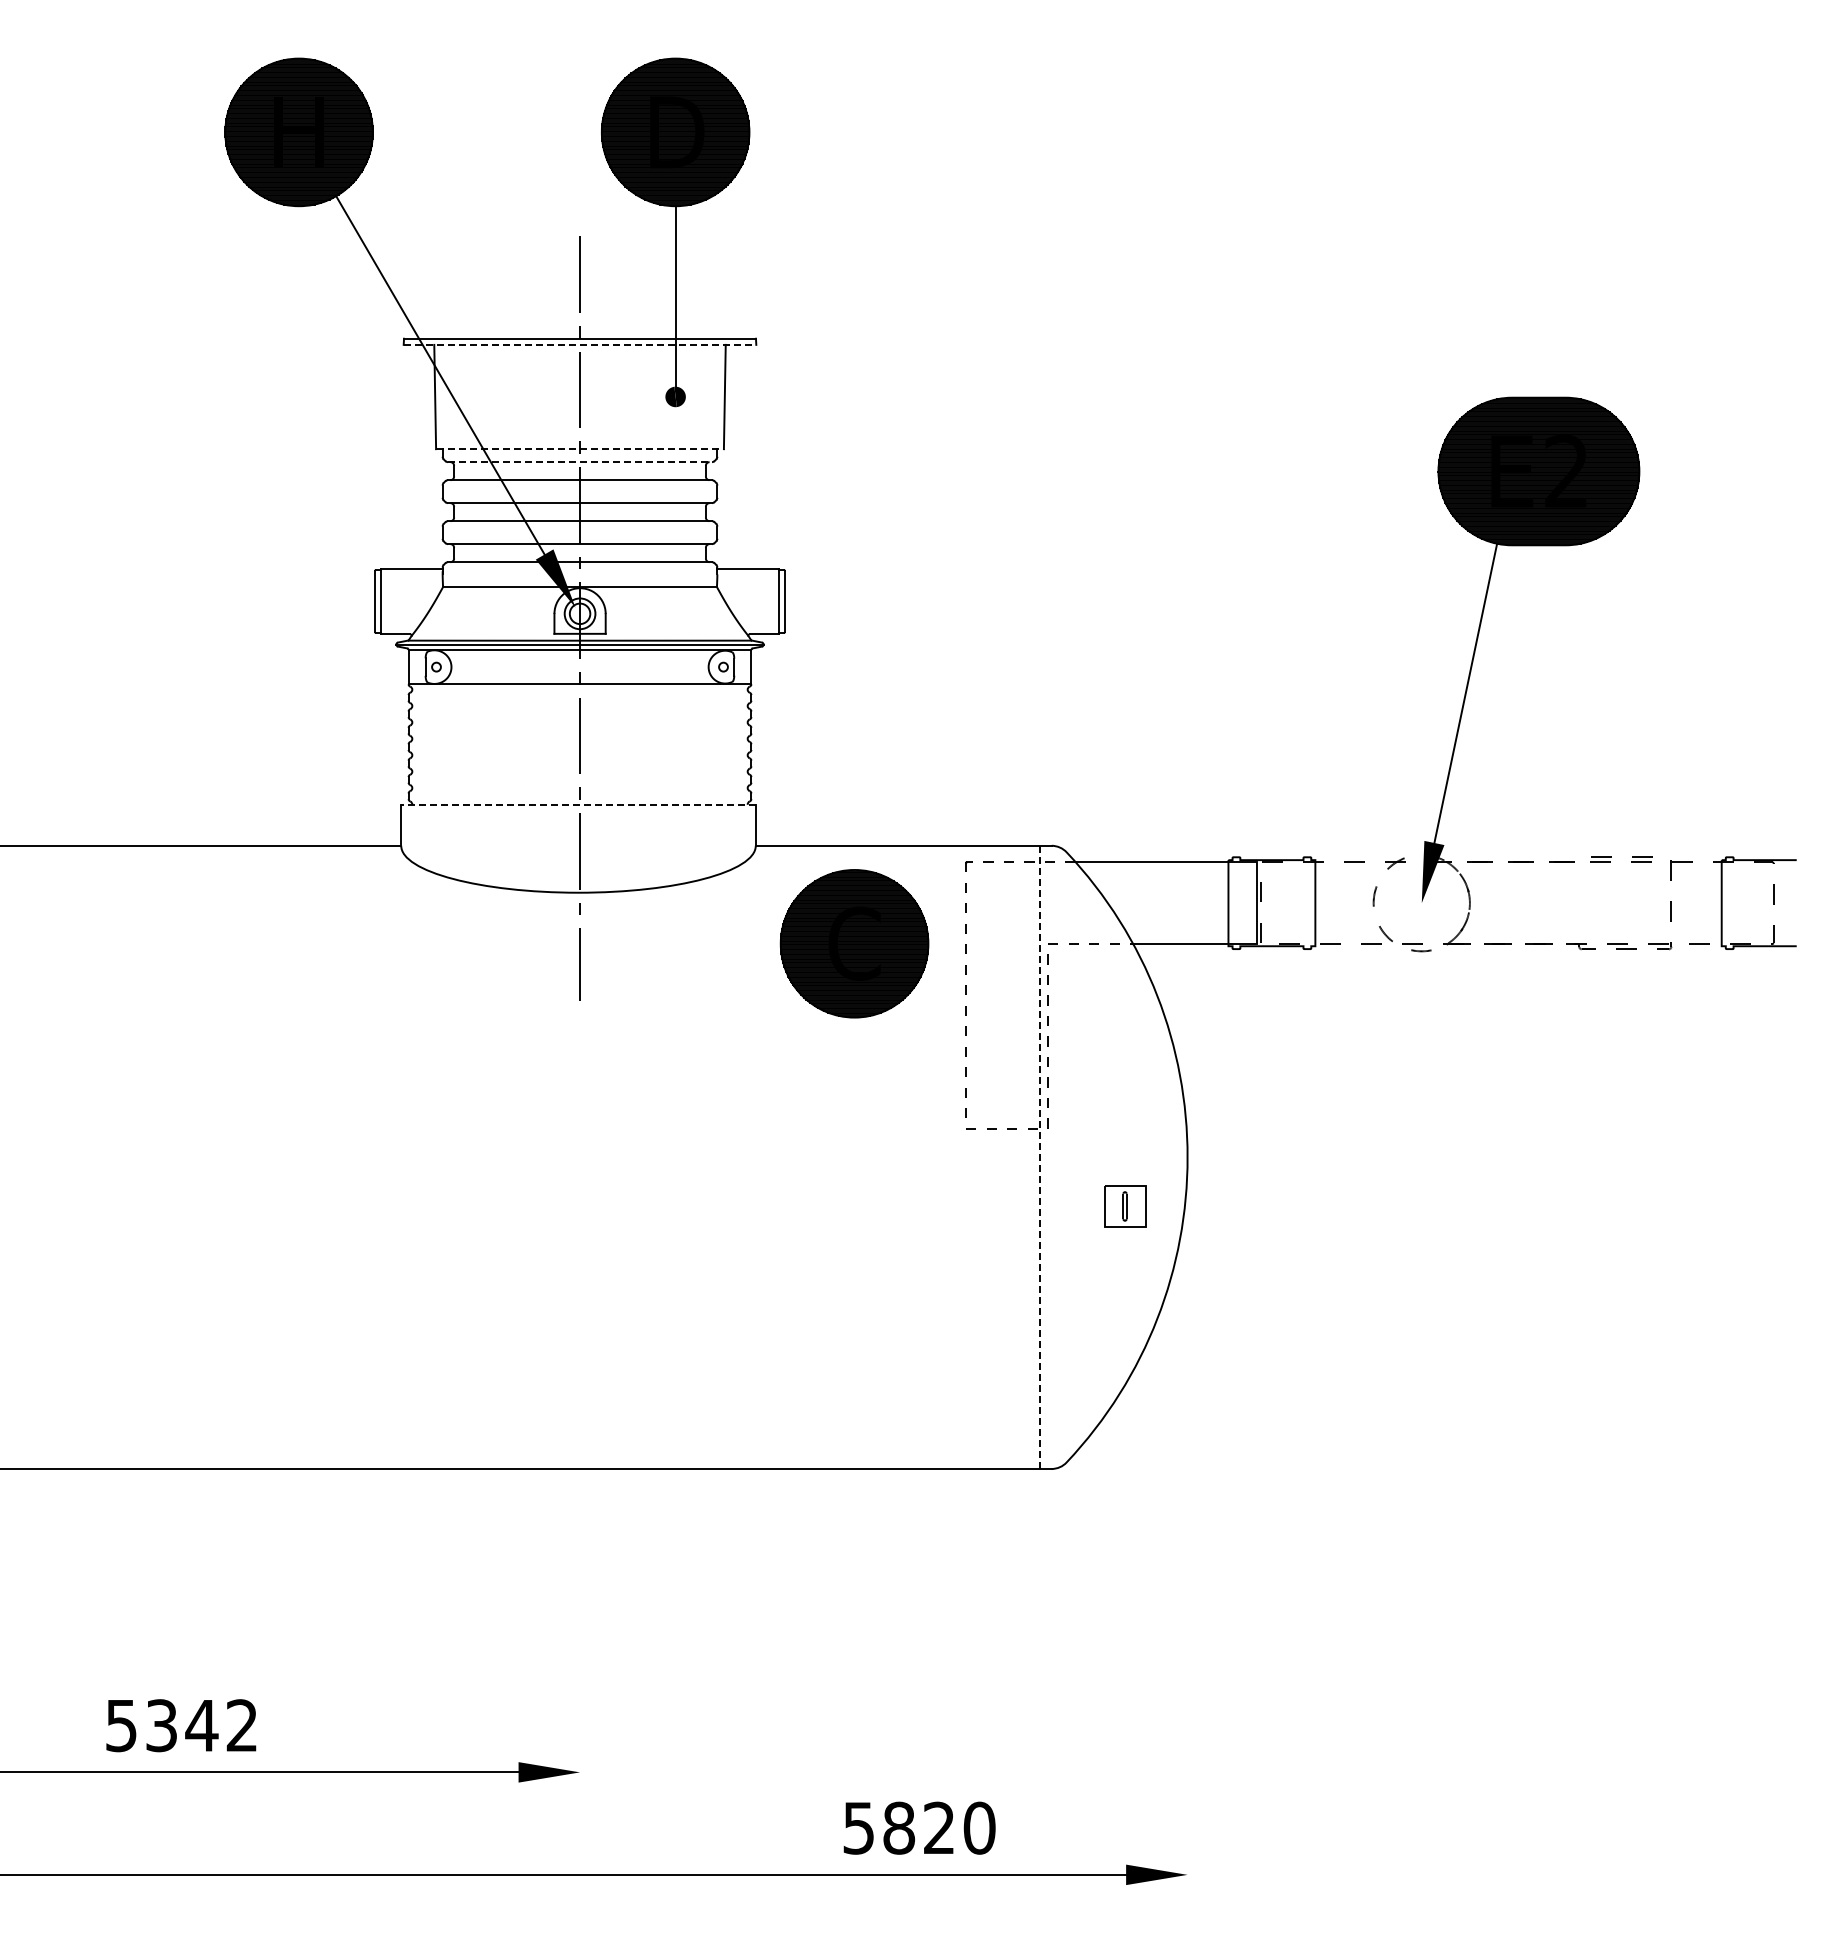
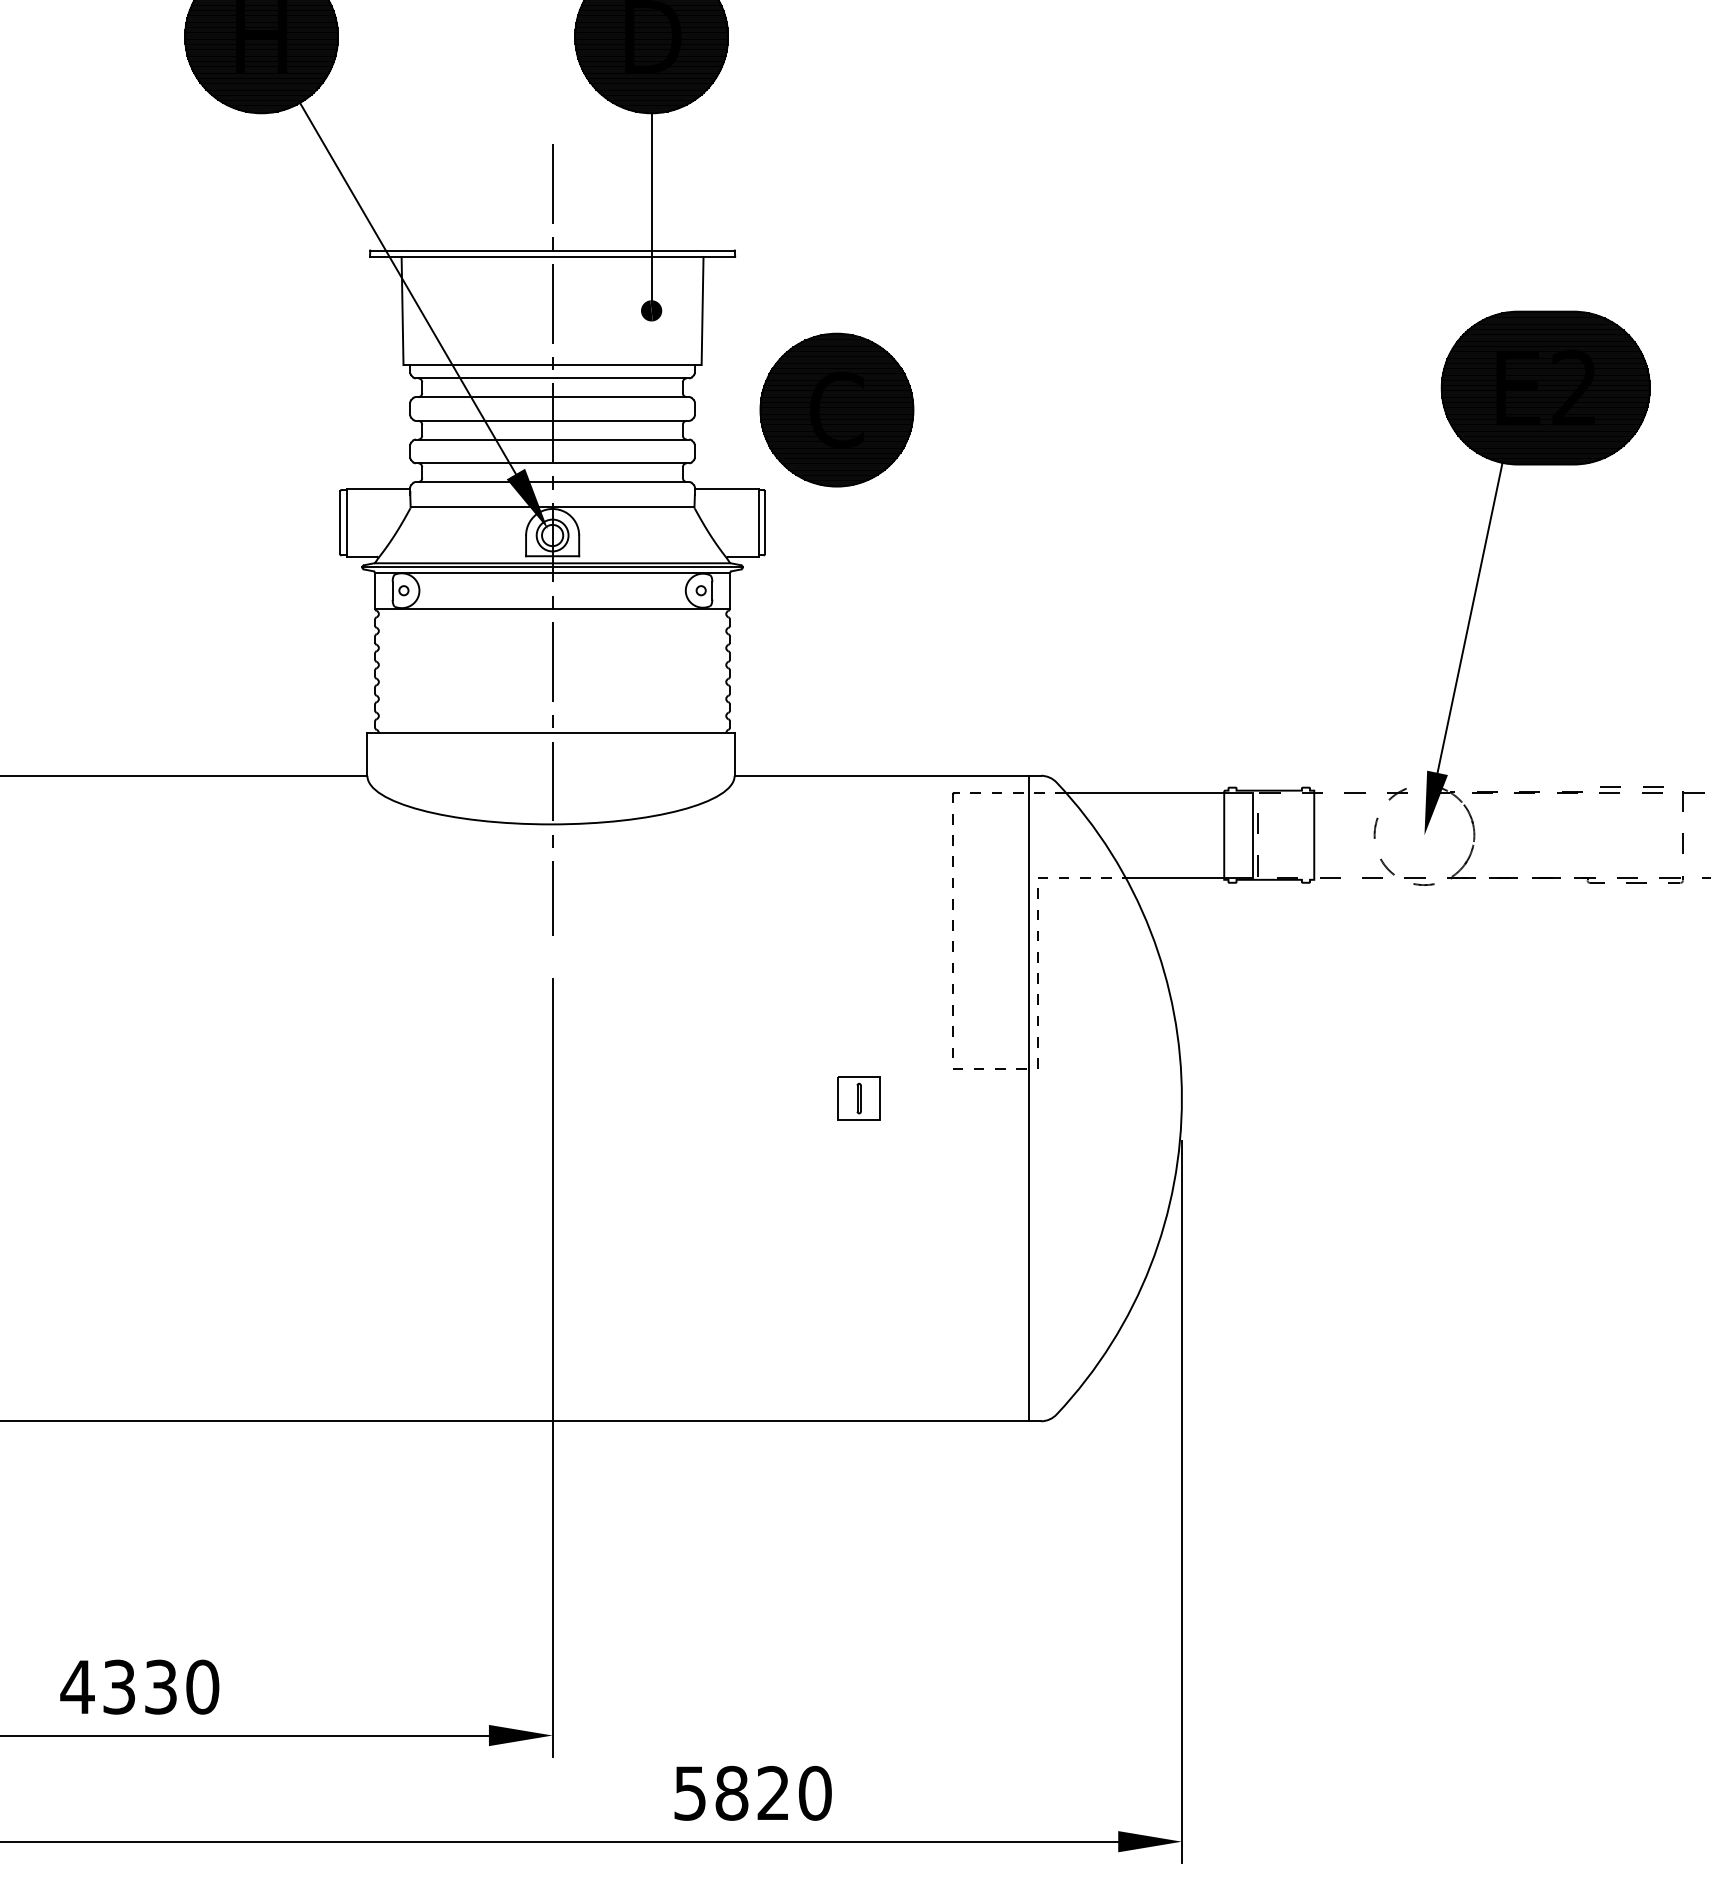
line: (580, 344) -> (553, 256), dashed -> solid
line: (580, 449) -> (553, 365), dashed -> solid
line: (580, 462) -> (553, 378), dashed -> solid
line: (578, 804) -> (551, 733), dashed -> solid
part: (854, 943) -> (836, 409), moved
line: (1040, 1157) -> (1029, 1098), dashed -> solid
part: (1125, 1206) -> (859, 1098), moved
line: (580, 1416) -> (553, 1366), added
line: (1187, 1546) -> (1181, 1501), added
text: (181, 1725) -> (139, 1686), 5342 -> 4330
text: (919, 1827) -> (752, 1792), moved

